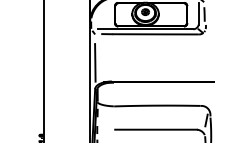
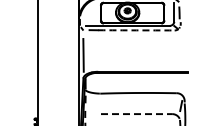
arc: (155, 34) -> (136, 30), solid -> dashed
line: (155, 130) -> (136, 114), solid -> dashed

